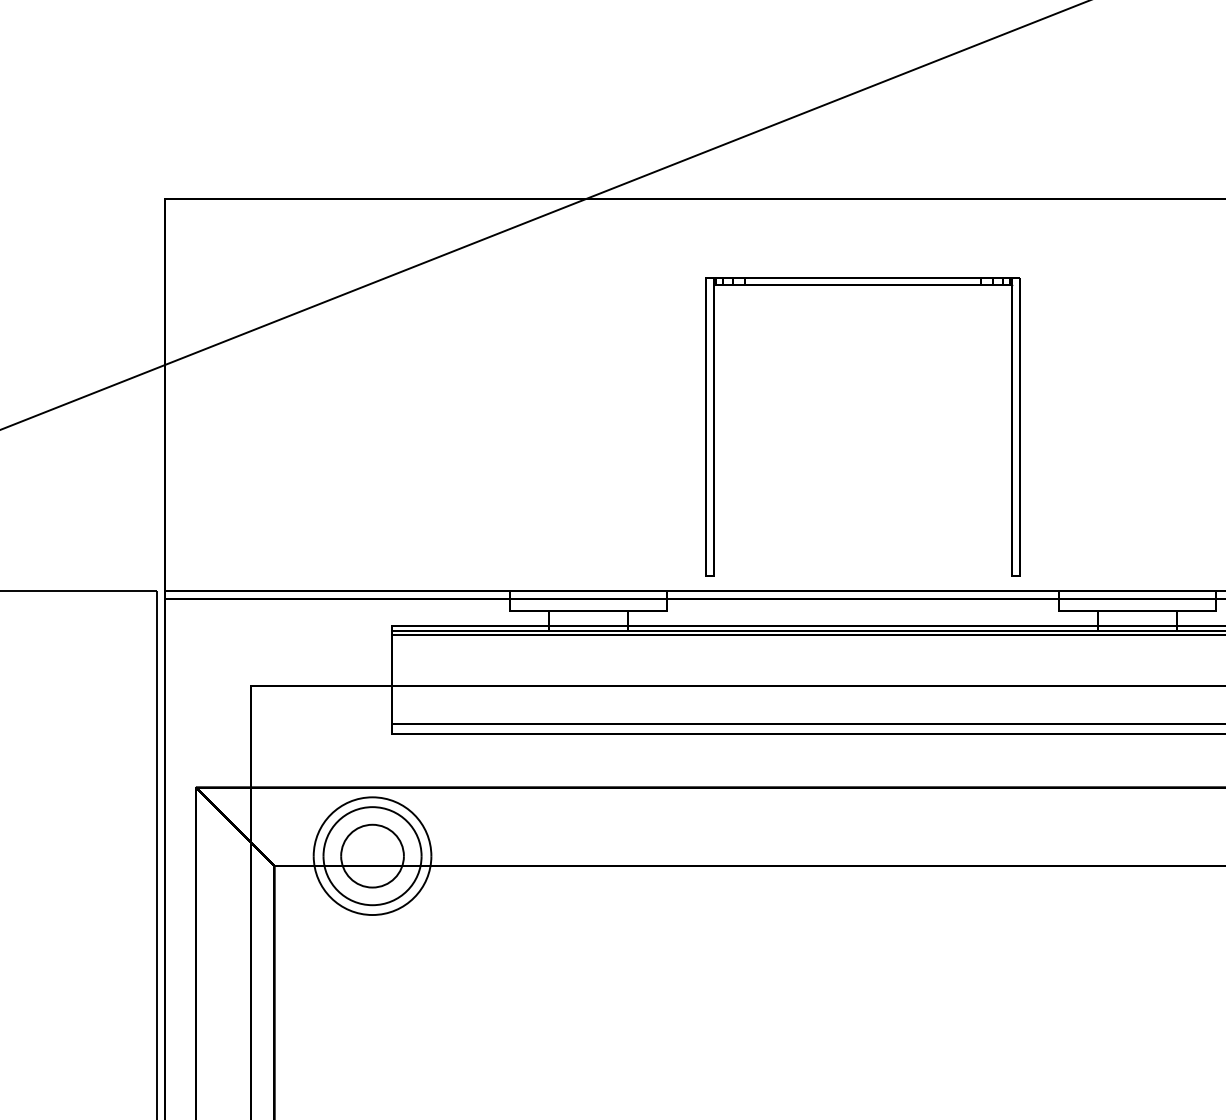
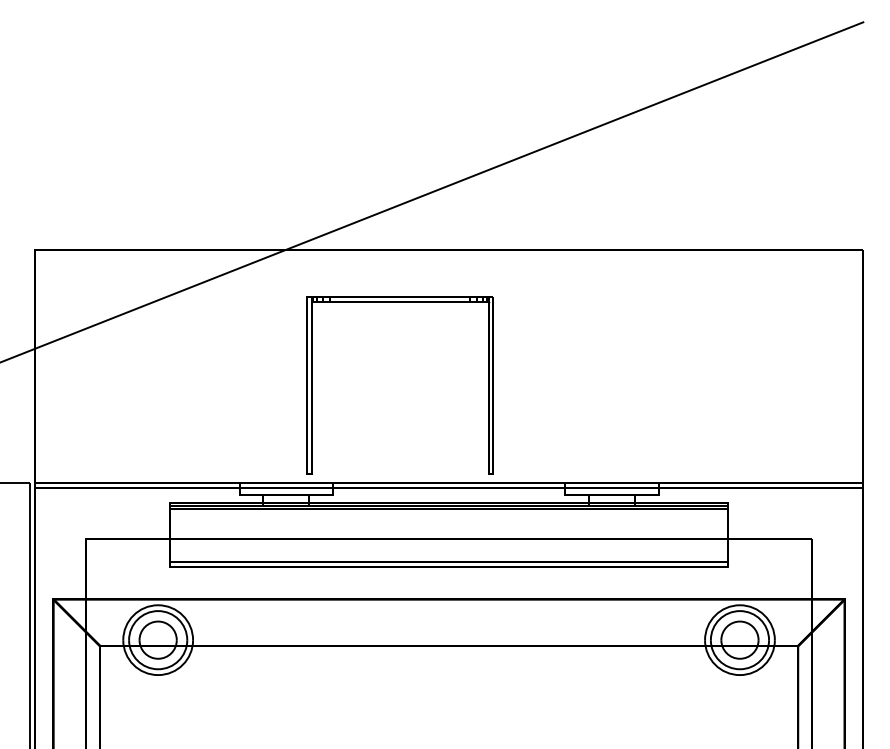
part: (861, 286) -> (399, 302), moved

